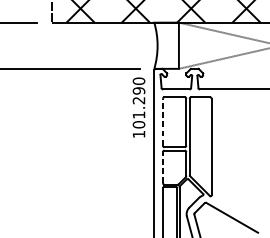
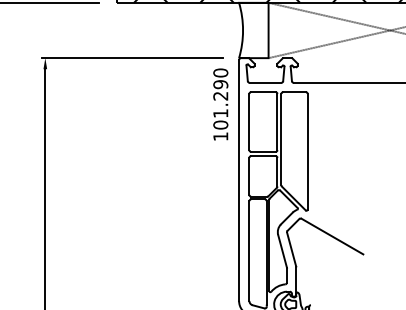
line: (162, 121) -> (249, 121), dashed -> solid
line: (162, 167) -> (249, 176), dashed -> solid

